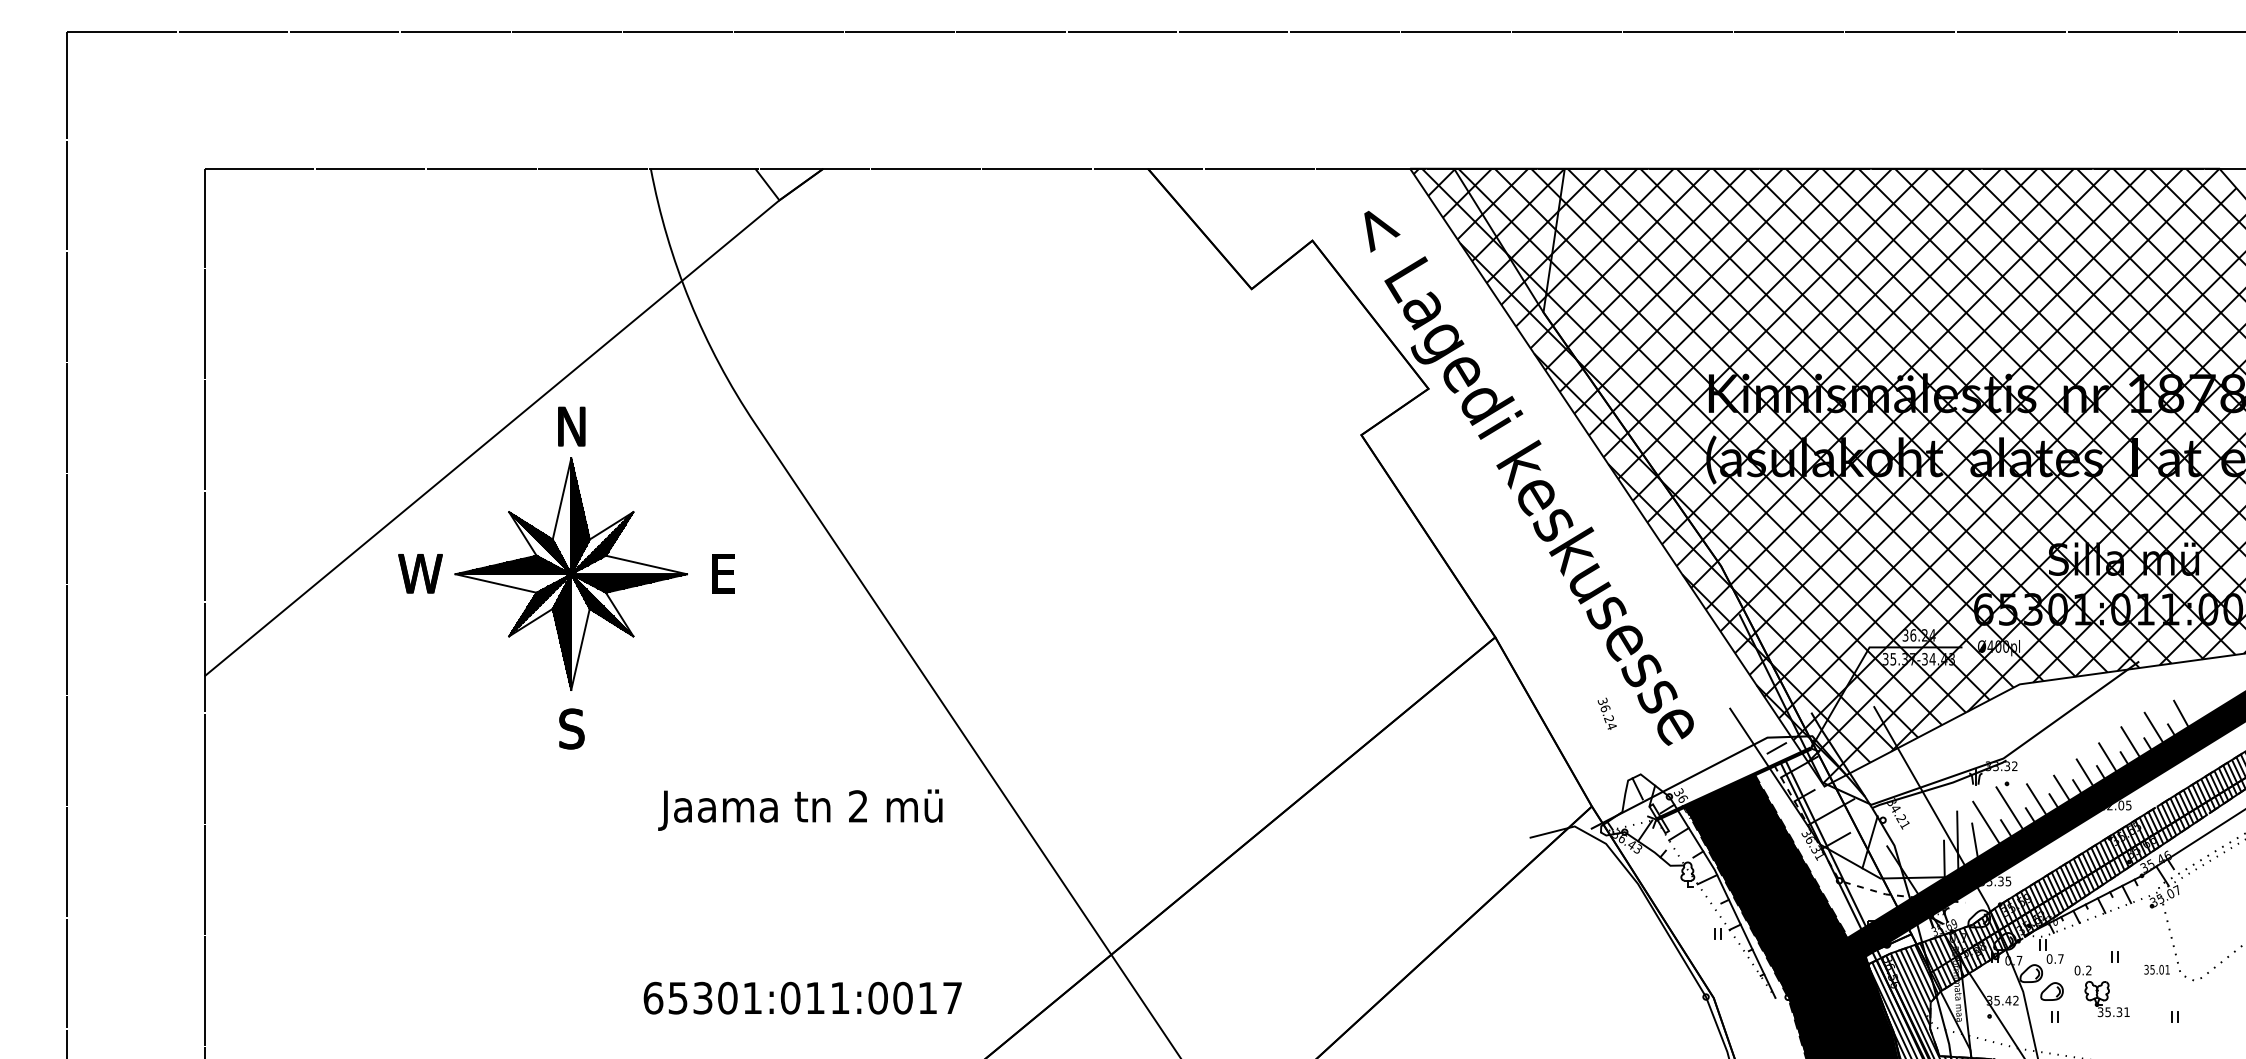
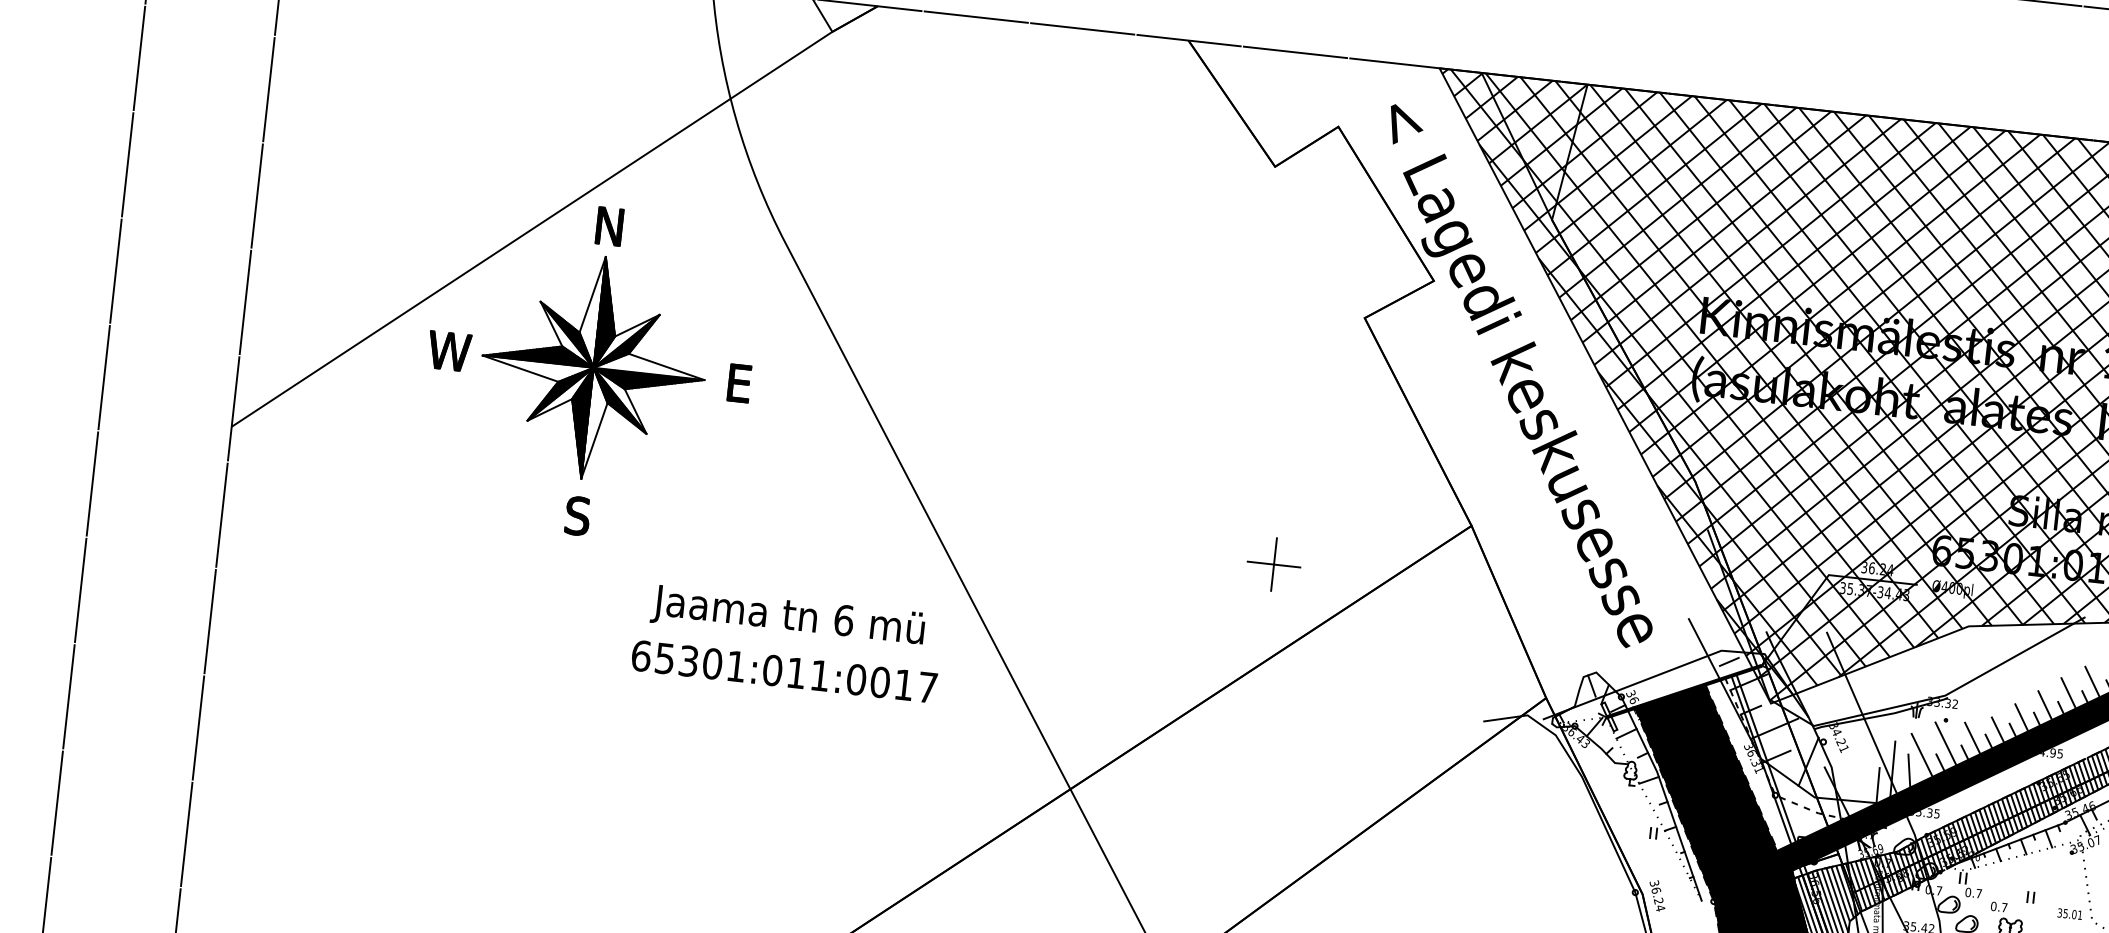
part: (1295, 699) -> (1273, 564), added
text: (1606, 713) -> (1656, 895), moved
text: (2114, 805) -> (2046, 752), 22.05 -> 34.95
text: (858, 806) -> (844, 620), 2 -> 6
text: (2088, 970) -> (2004, 907), 0.2 -> 0.7
text: (802, 997) -> (784, 671), moved

